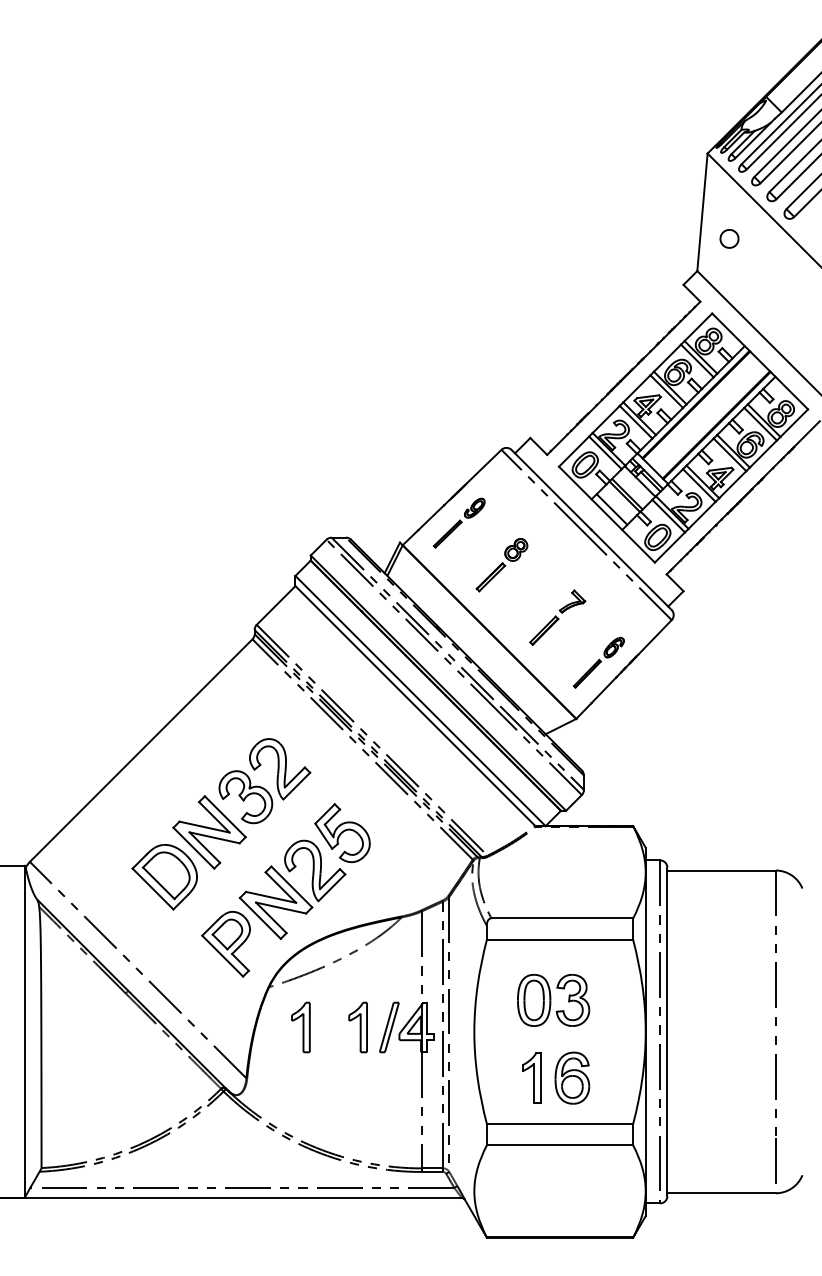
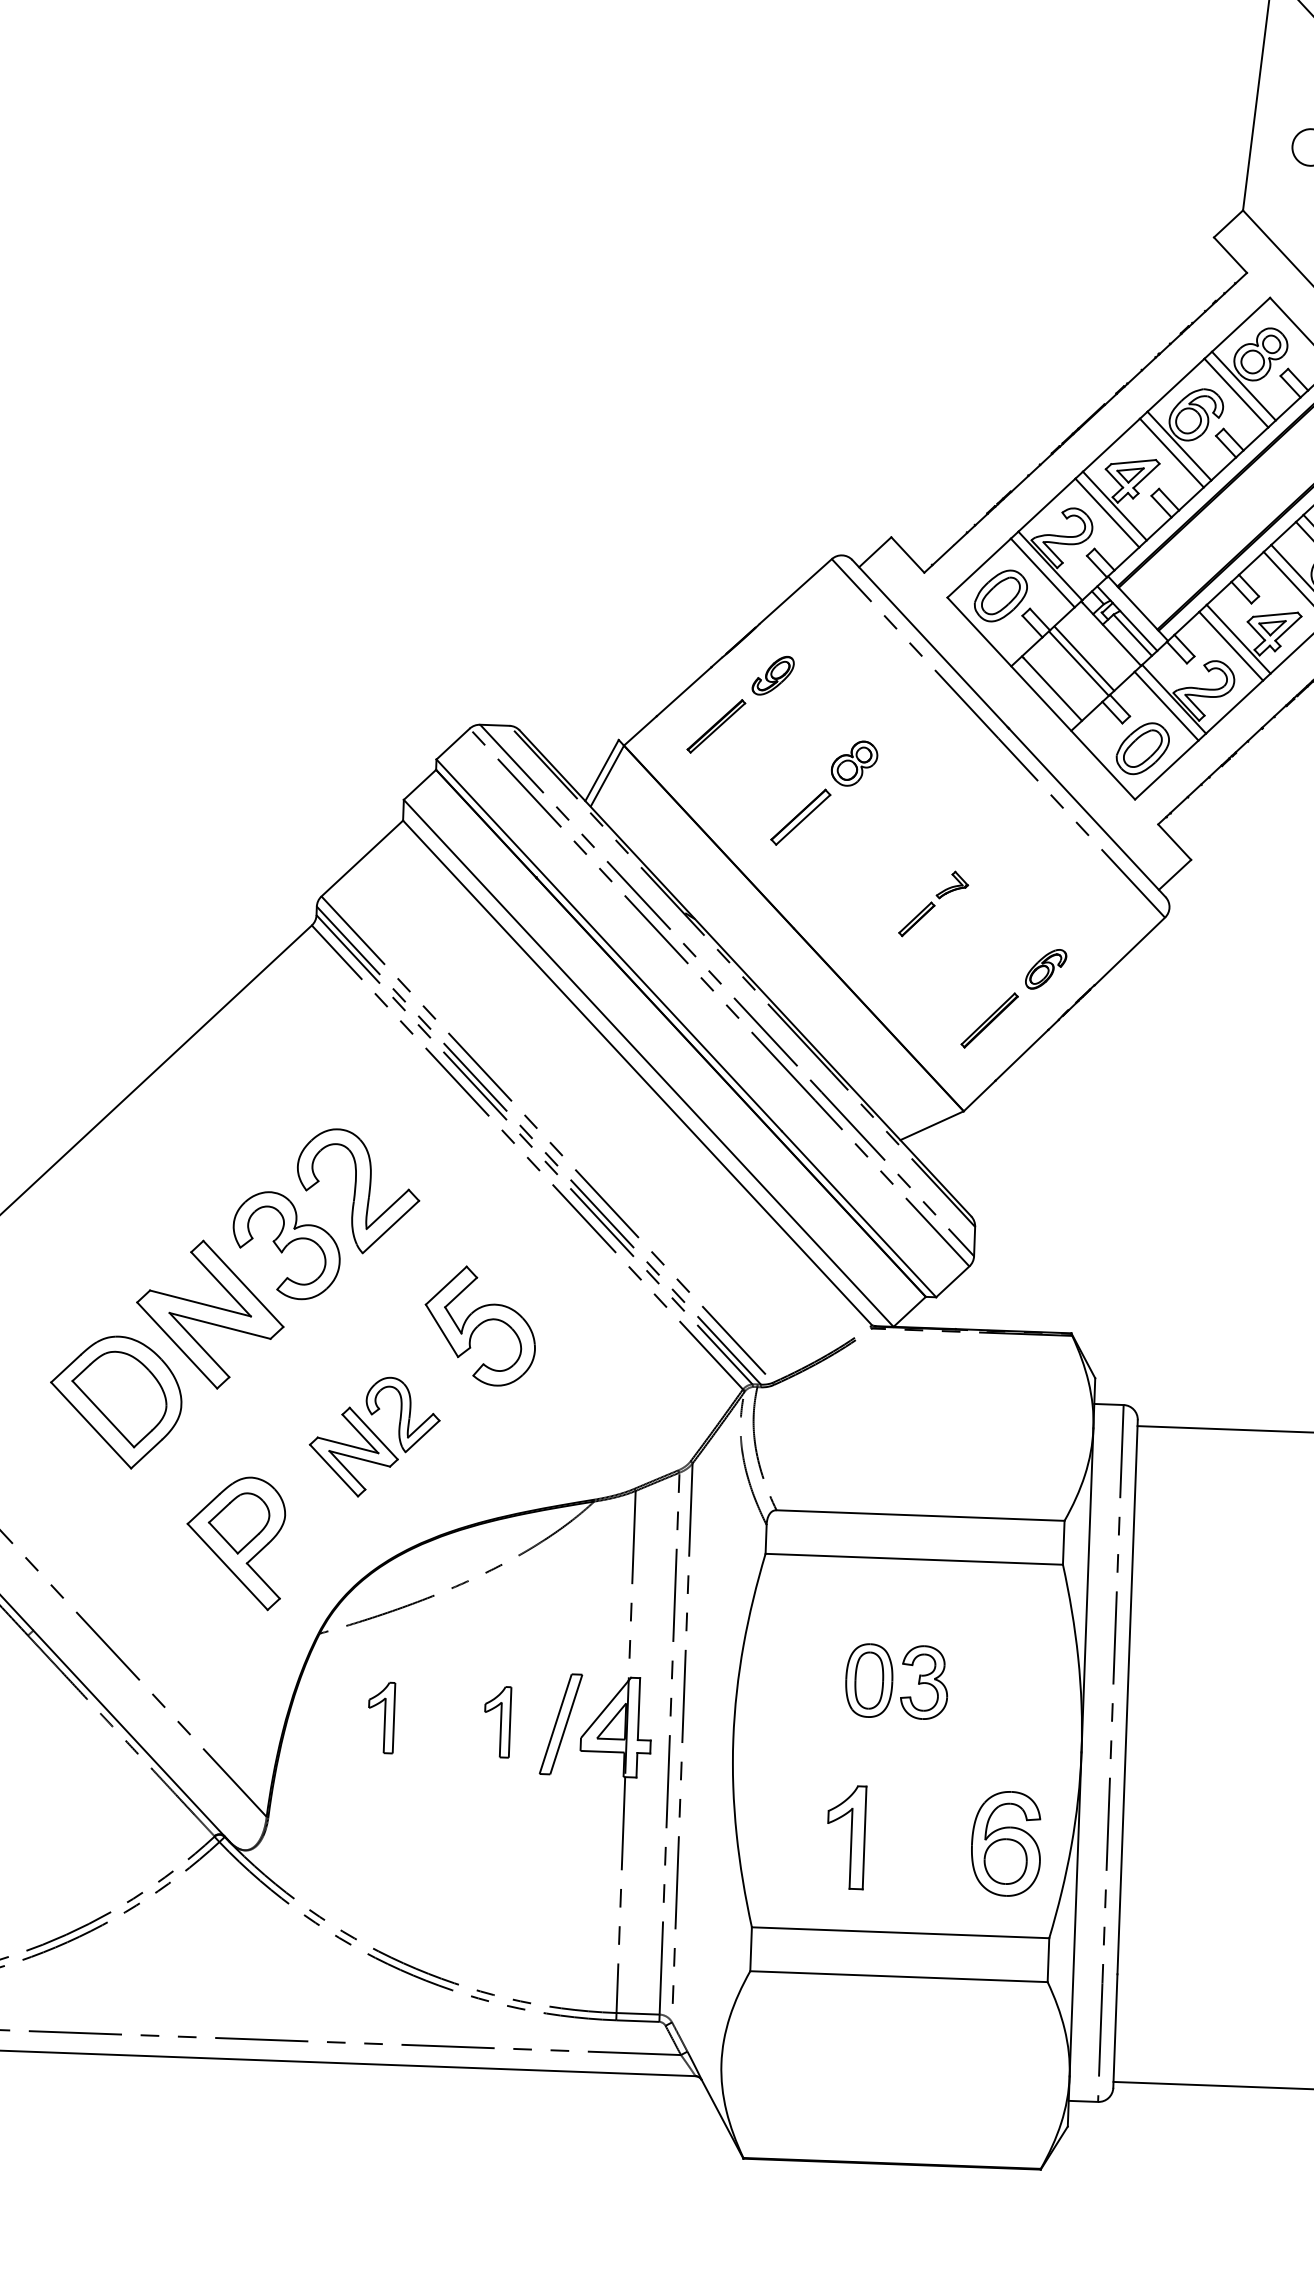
part: (557, 617) -> (933, 903), size x0.6
part: (292, 889) -> (374, 1436), size x0.6
part: (553, 1000) -> (896, 1681), size x0.7
part: (300, 1027) -> (380, 1717), size x0.7
part: (357, 1027) -> (496, 1721), size x0.7
part: (572, 1077) -> (1006, 1842), moved

